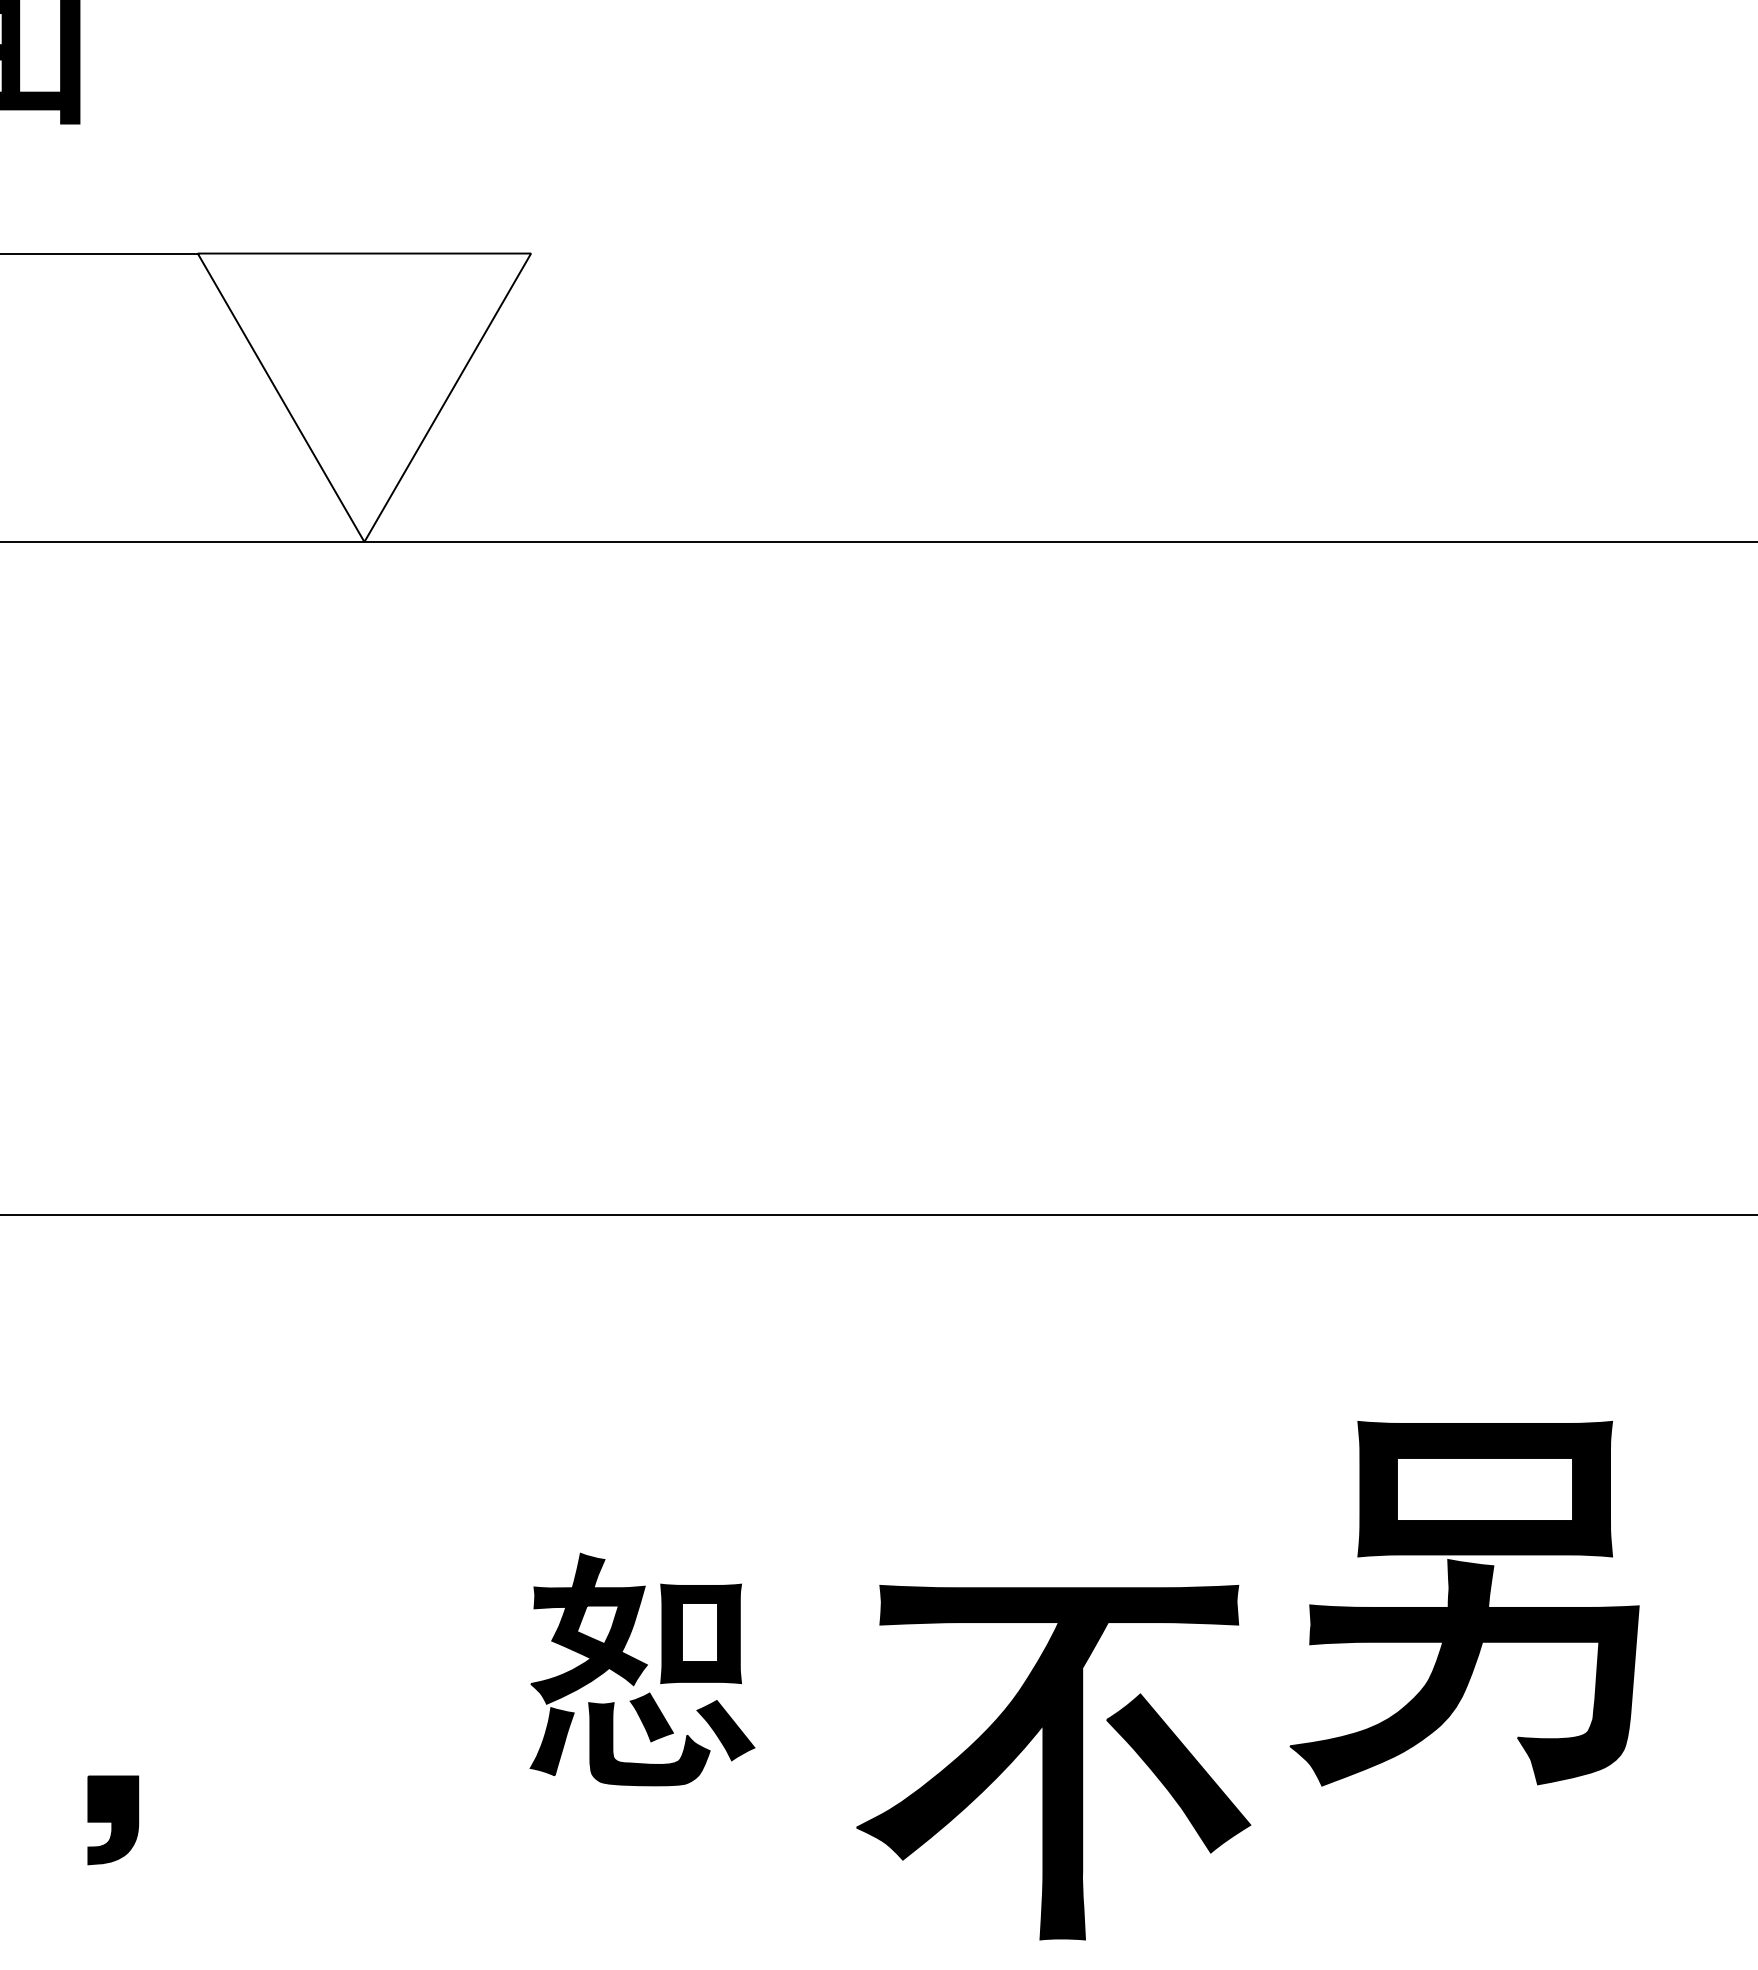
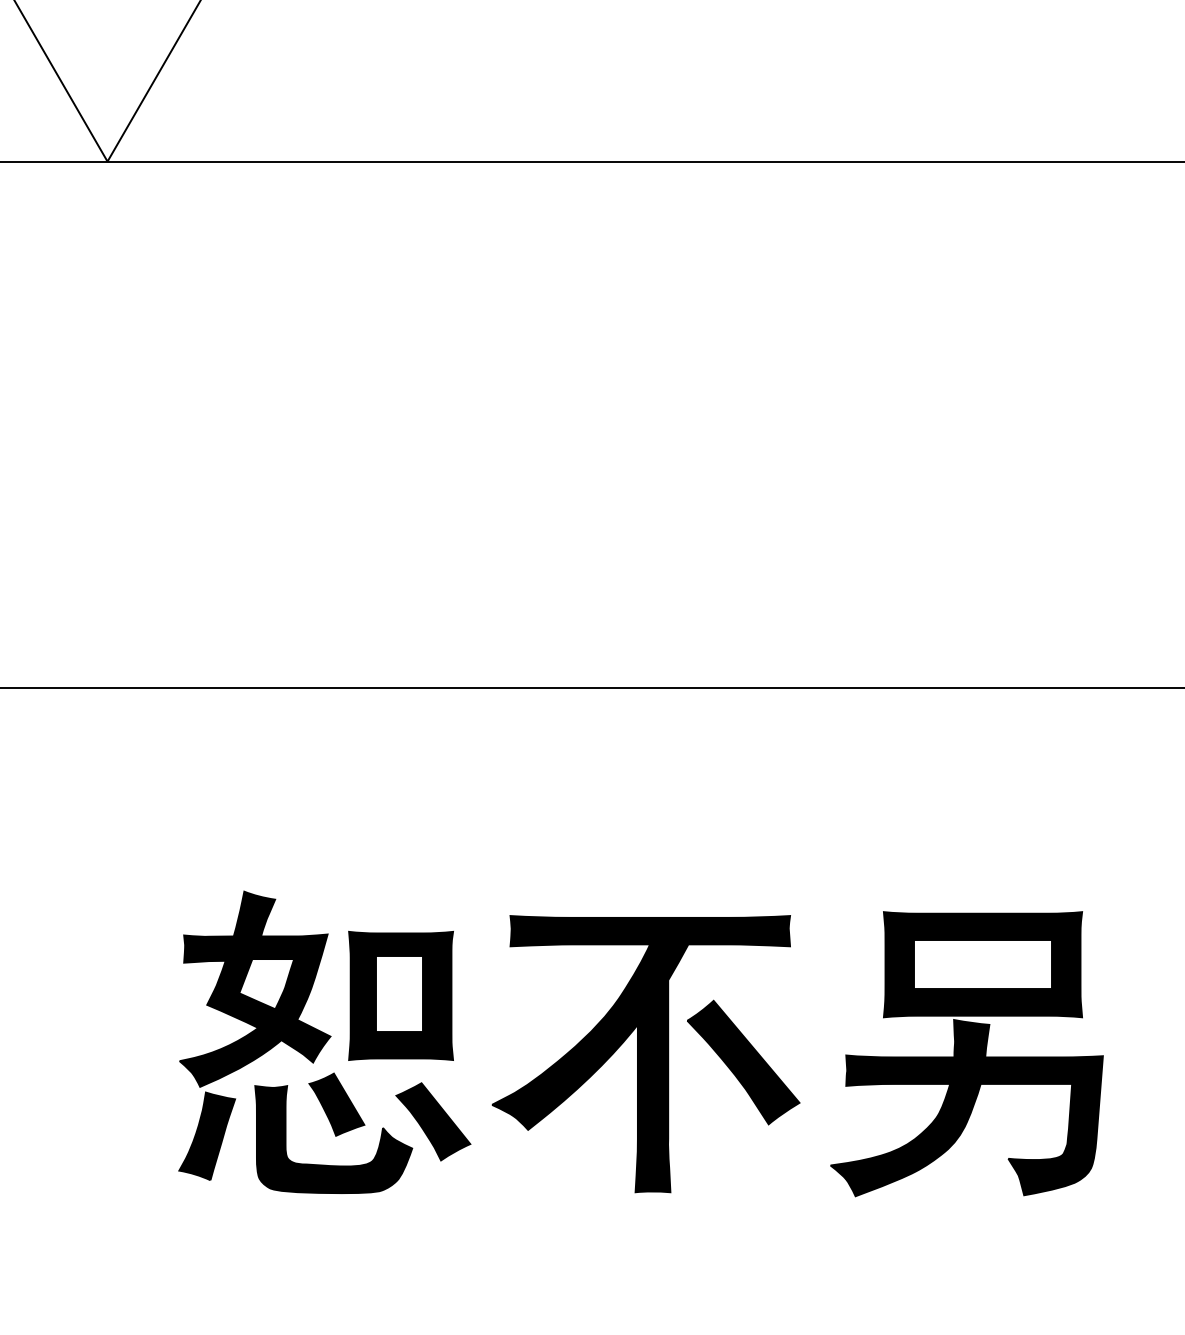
part: (1464, 1603) -> (966, 1054), moved
part: (642, 1669) -> (324, 1042), size x1.67
part: (1053, 1762) -> (645, 1054), moved

